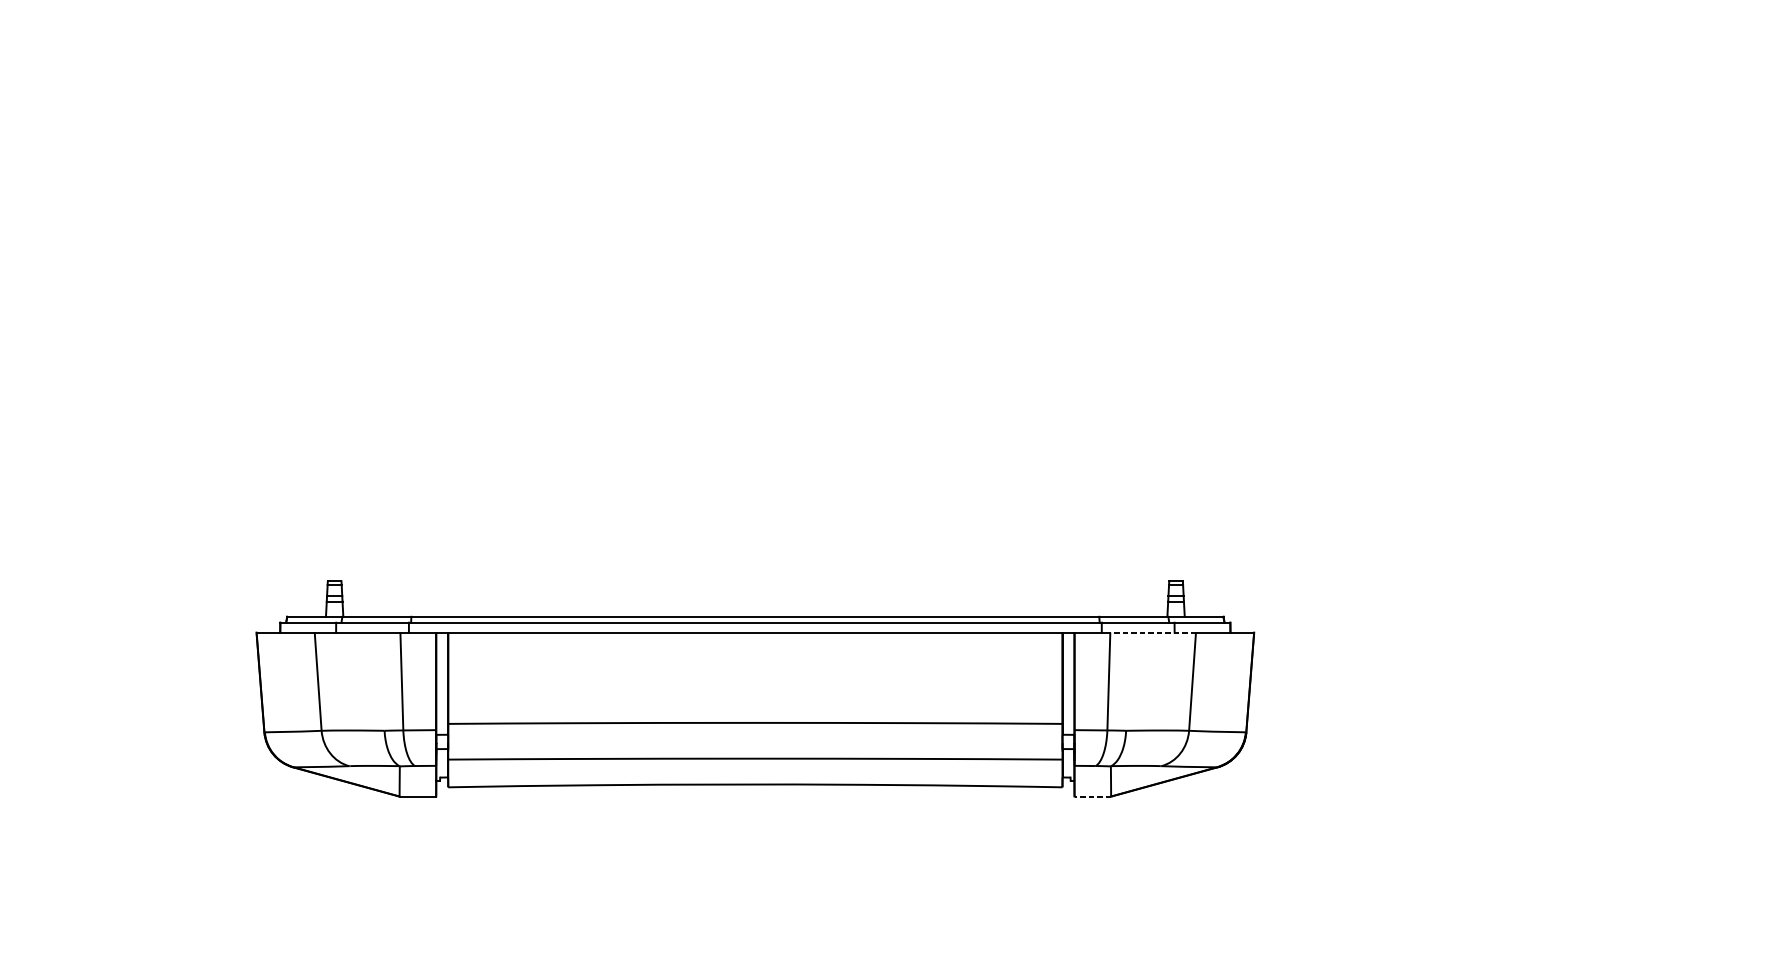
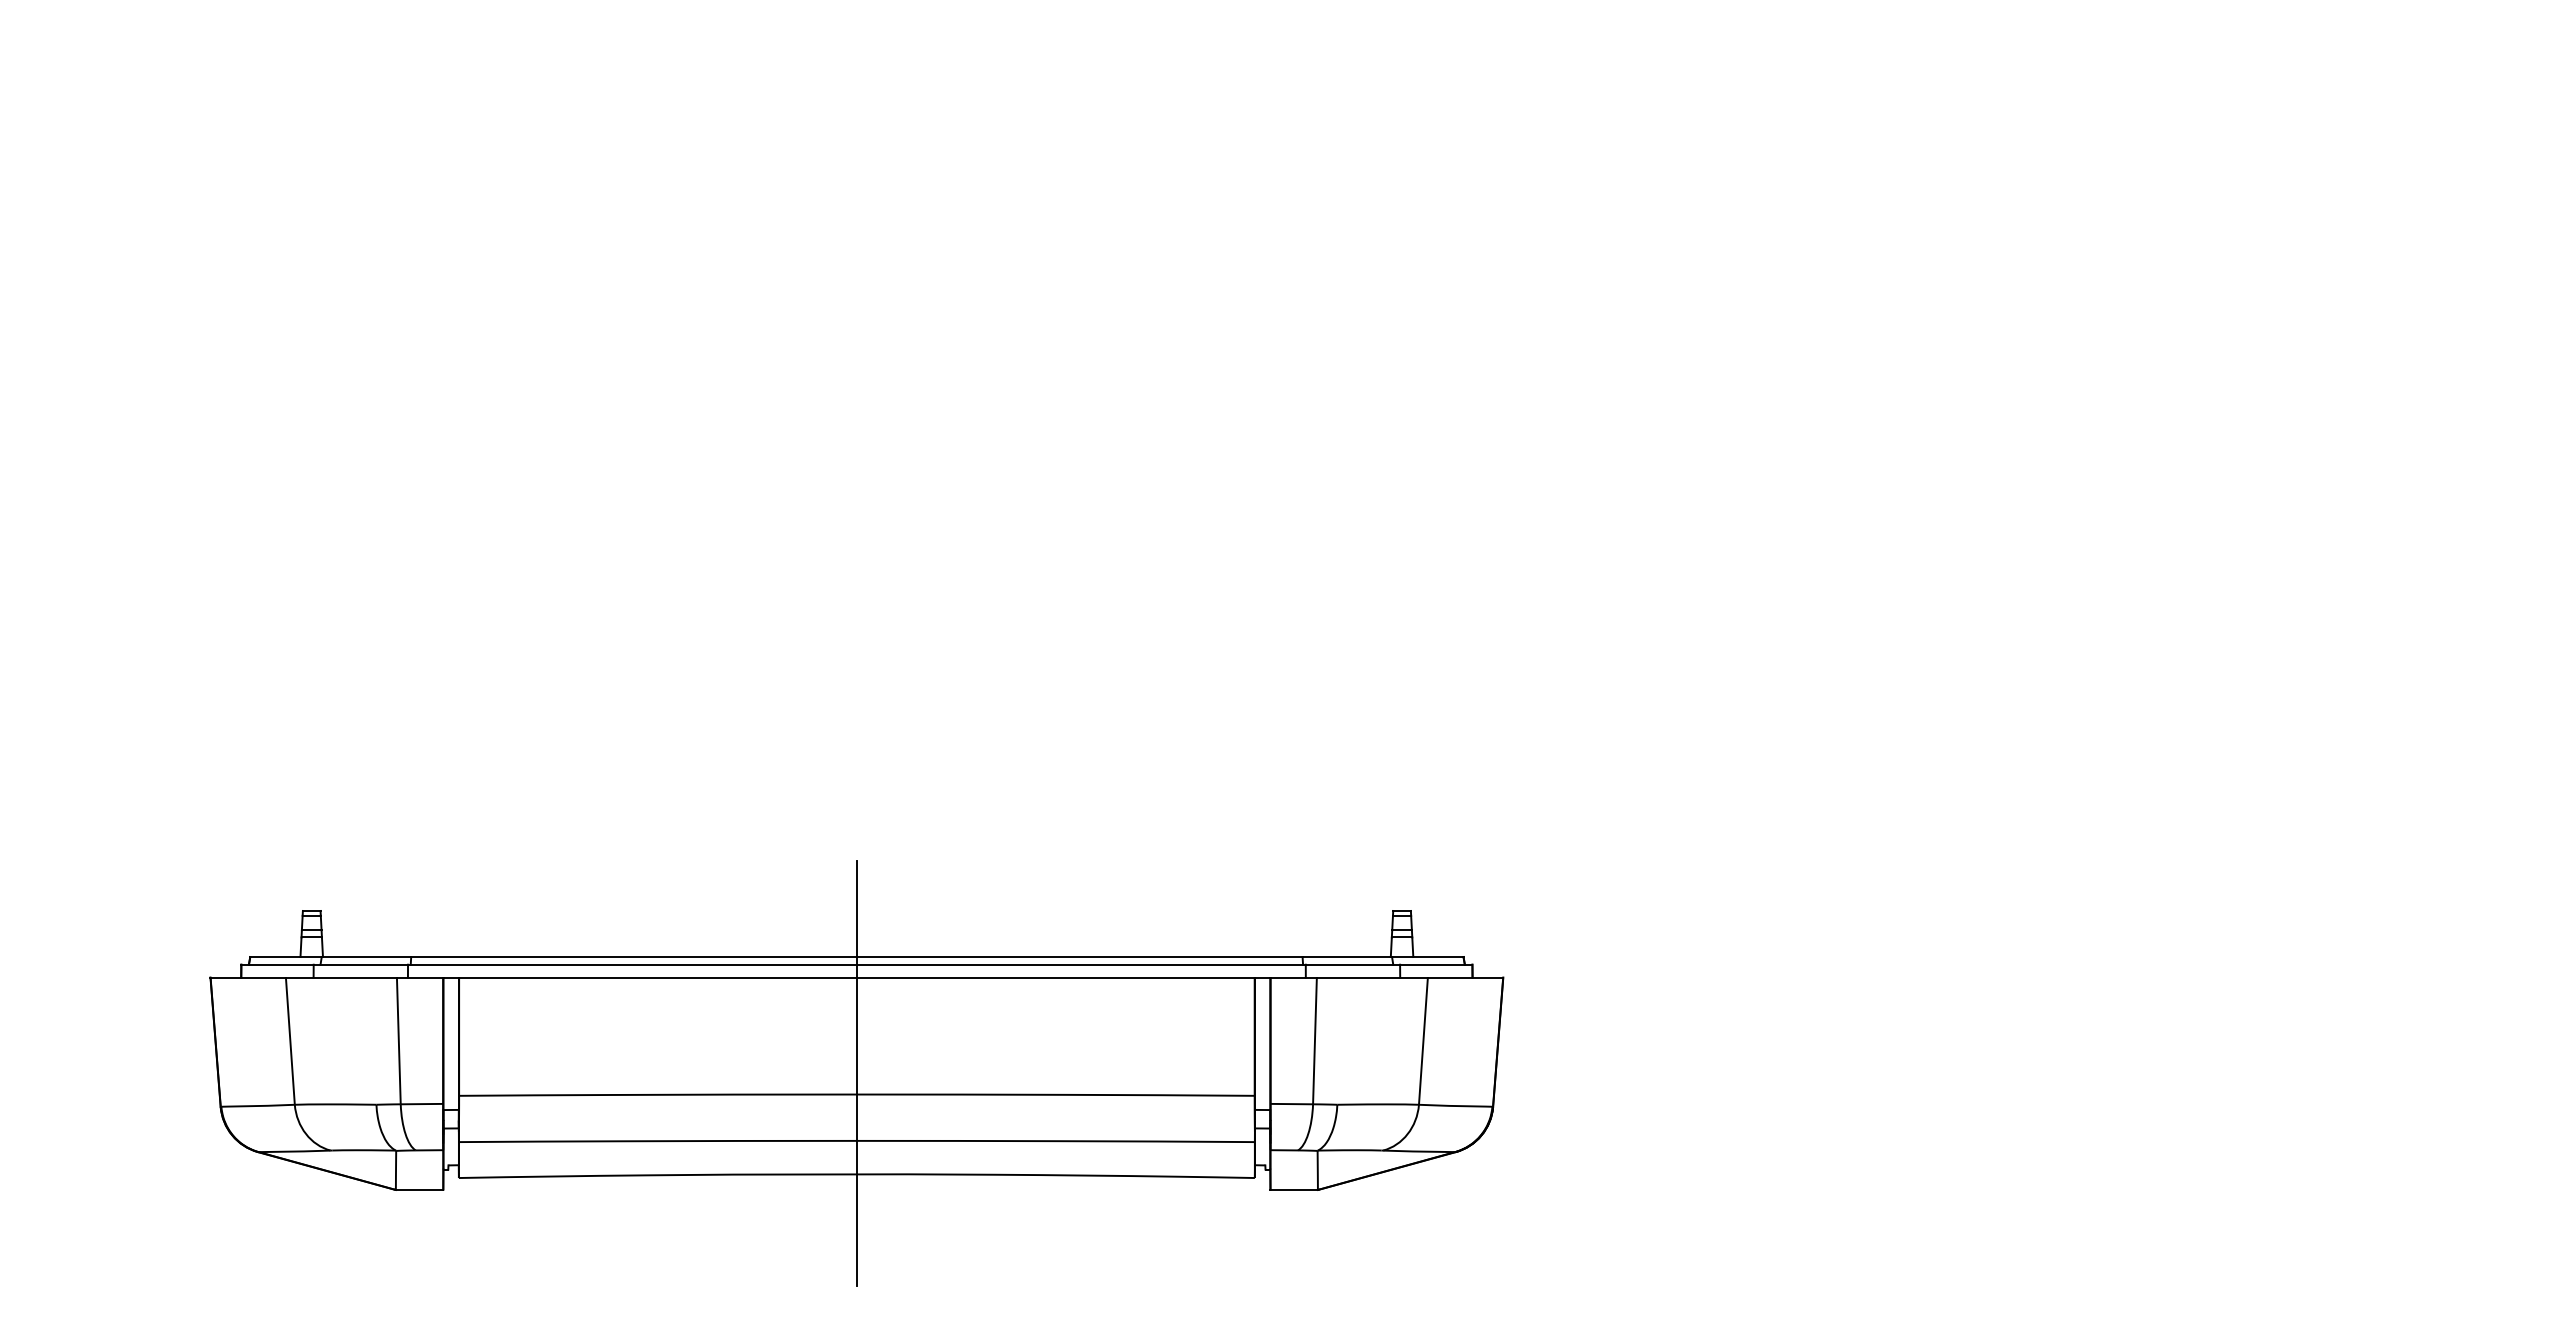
line: (1153, 632) -> (1372, 977), dashed -> solid
line: (755, 706) -> (856, 1073), added
line: (1093, 796) -> (1294, 1190), dashed -> solid

